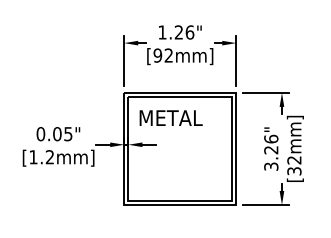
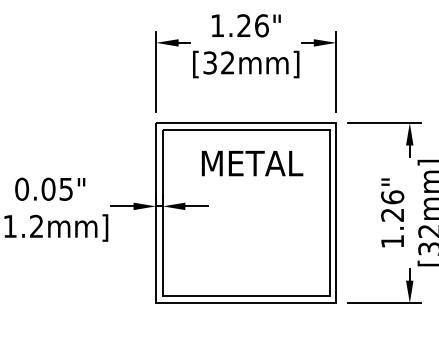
text: (157, 55) -> (209, 62), [92mm] -> [32mm]
text: (170, 117) -> (251, 162), moved
text: (271, 166) -> (392, 241), 3.26" -> 1.26"

